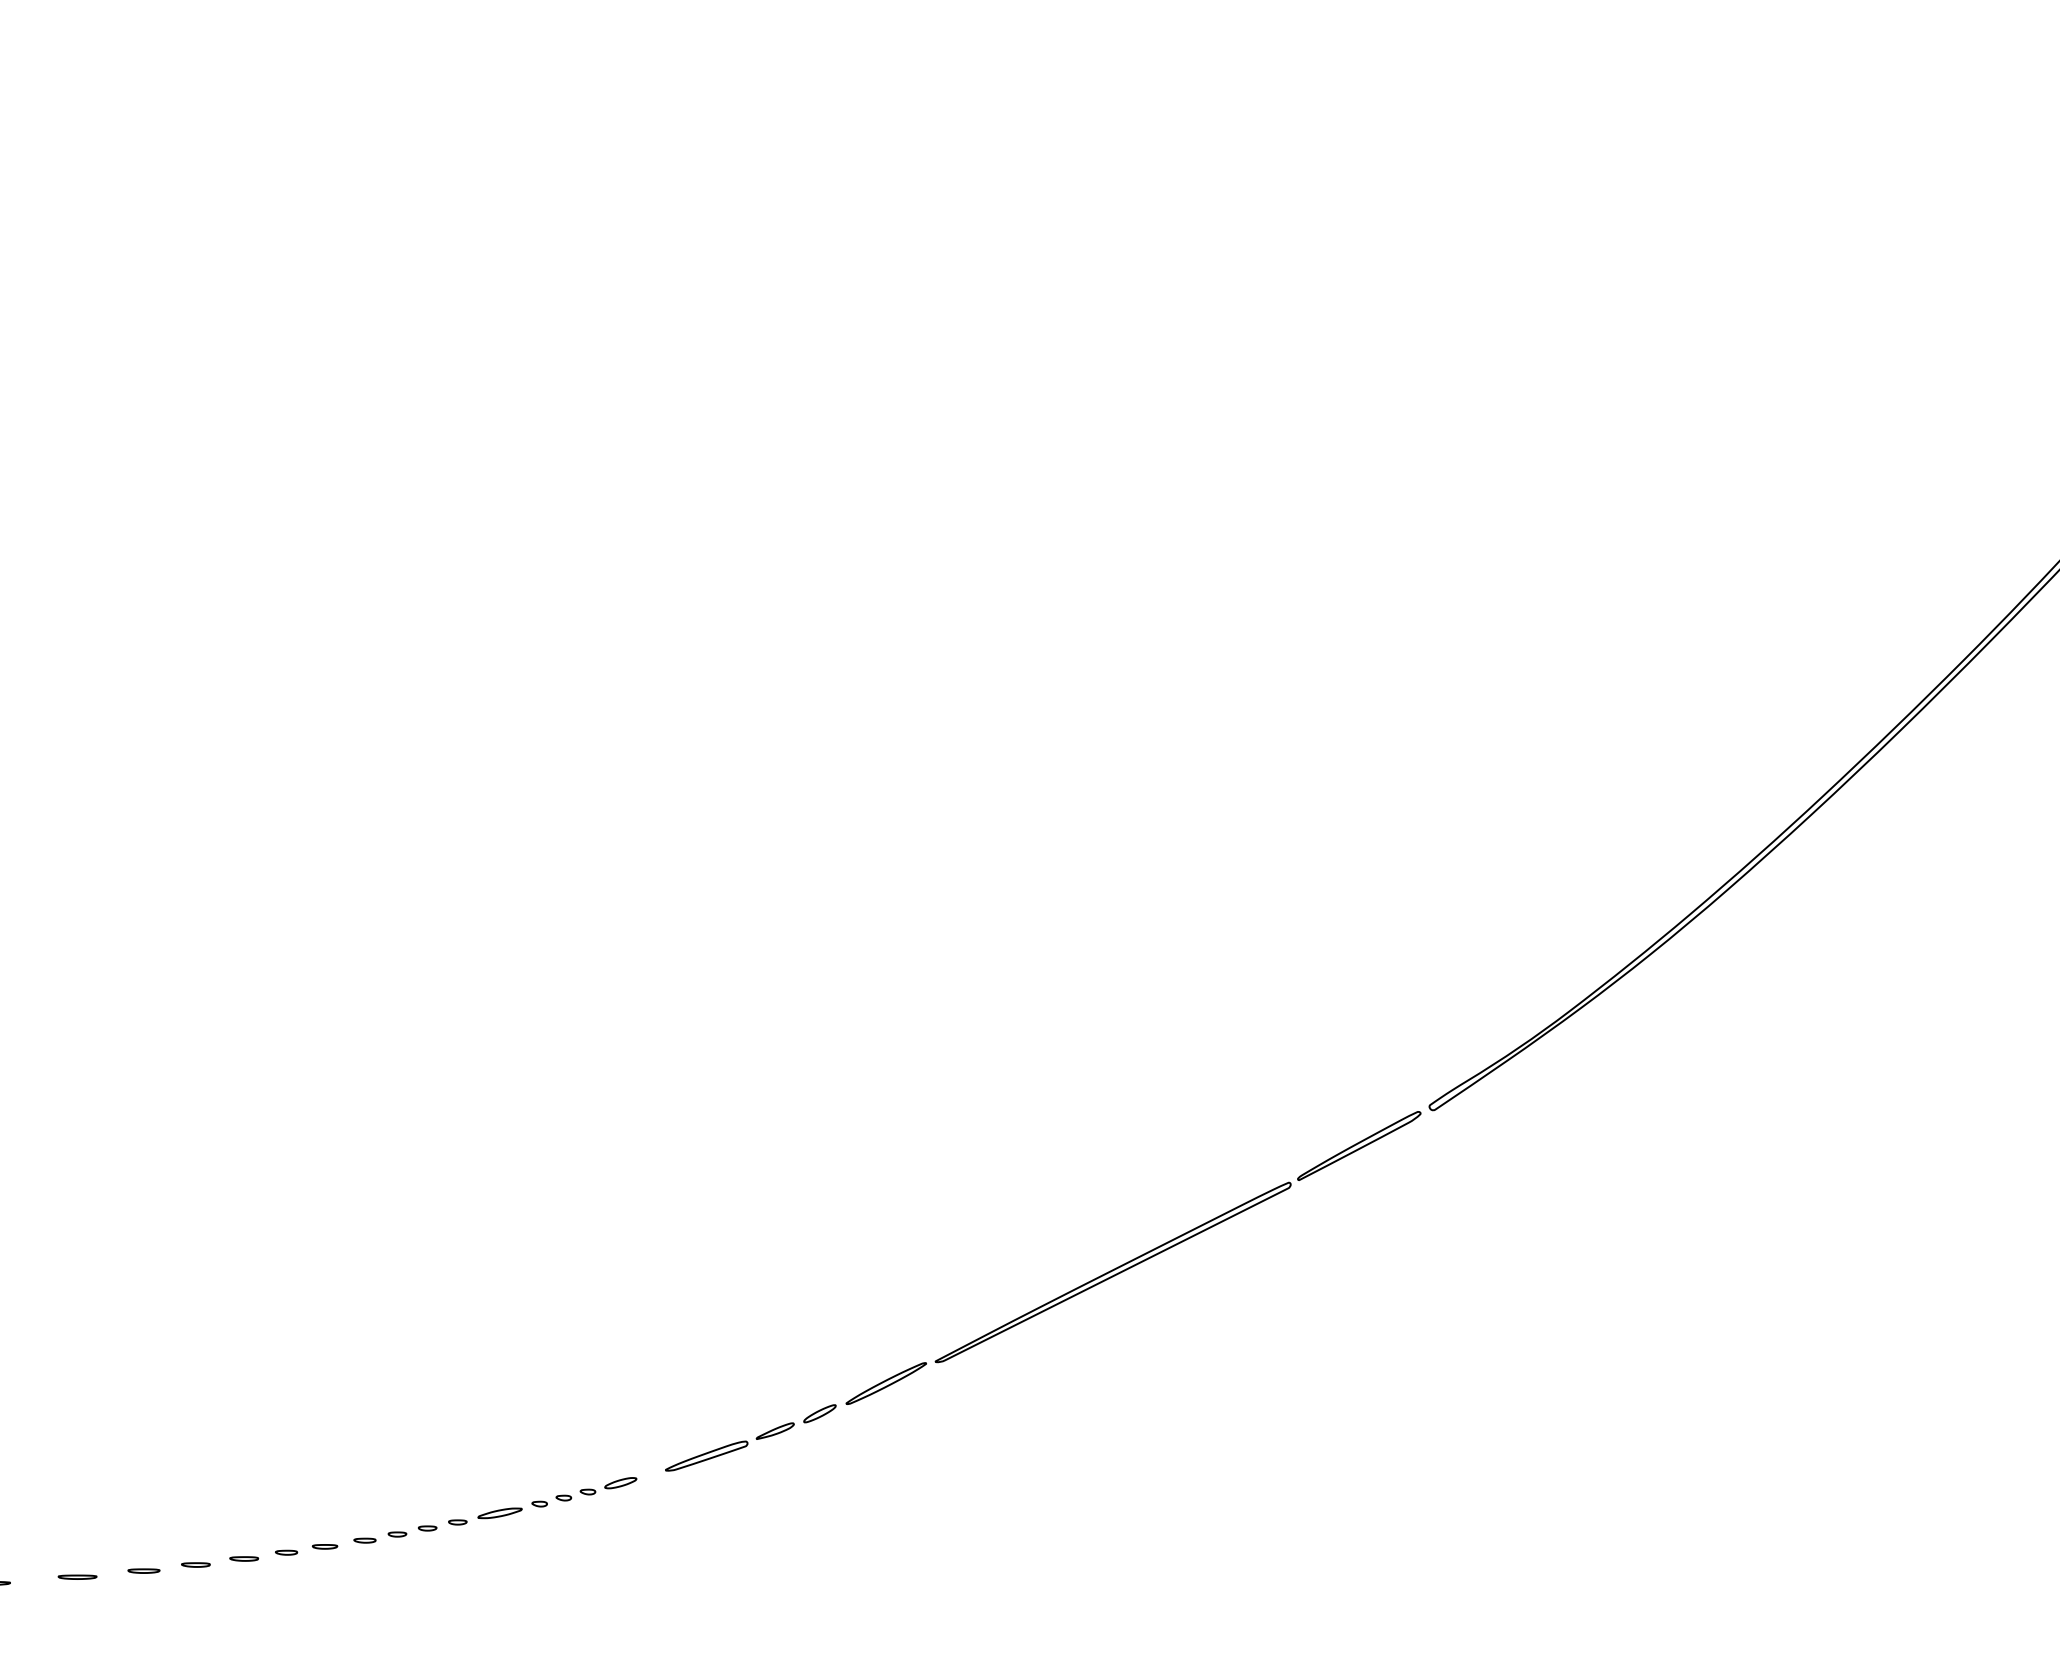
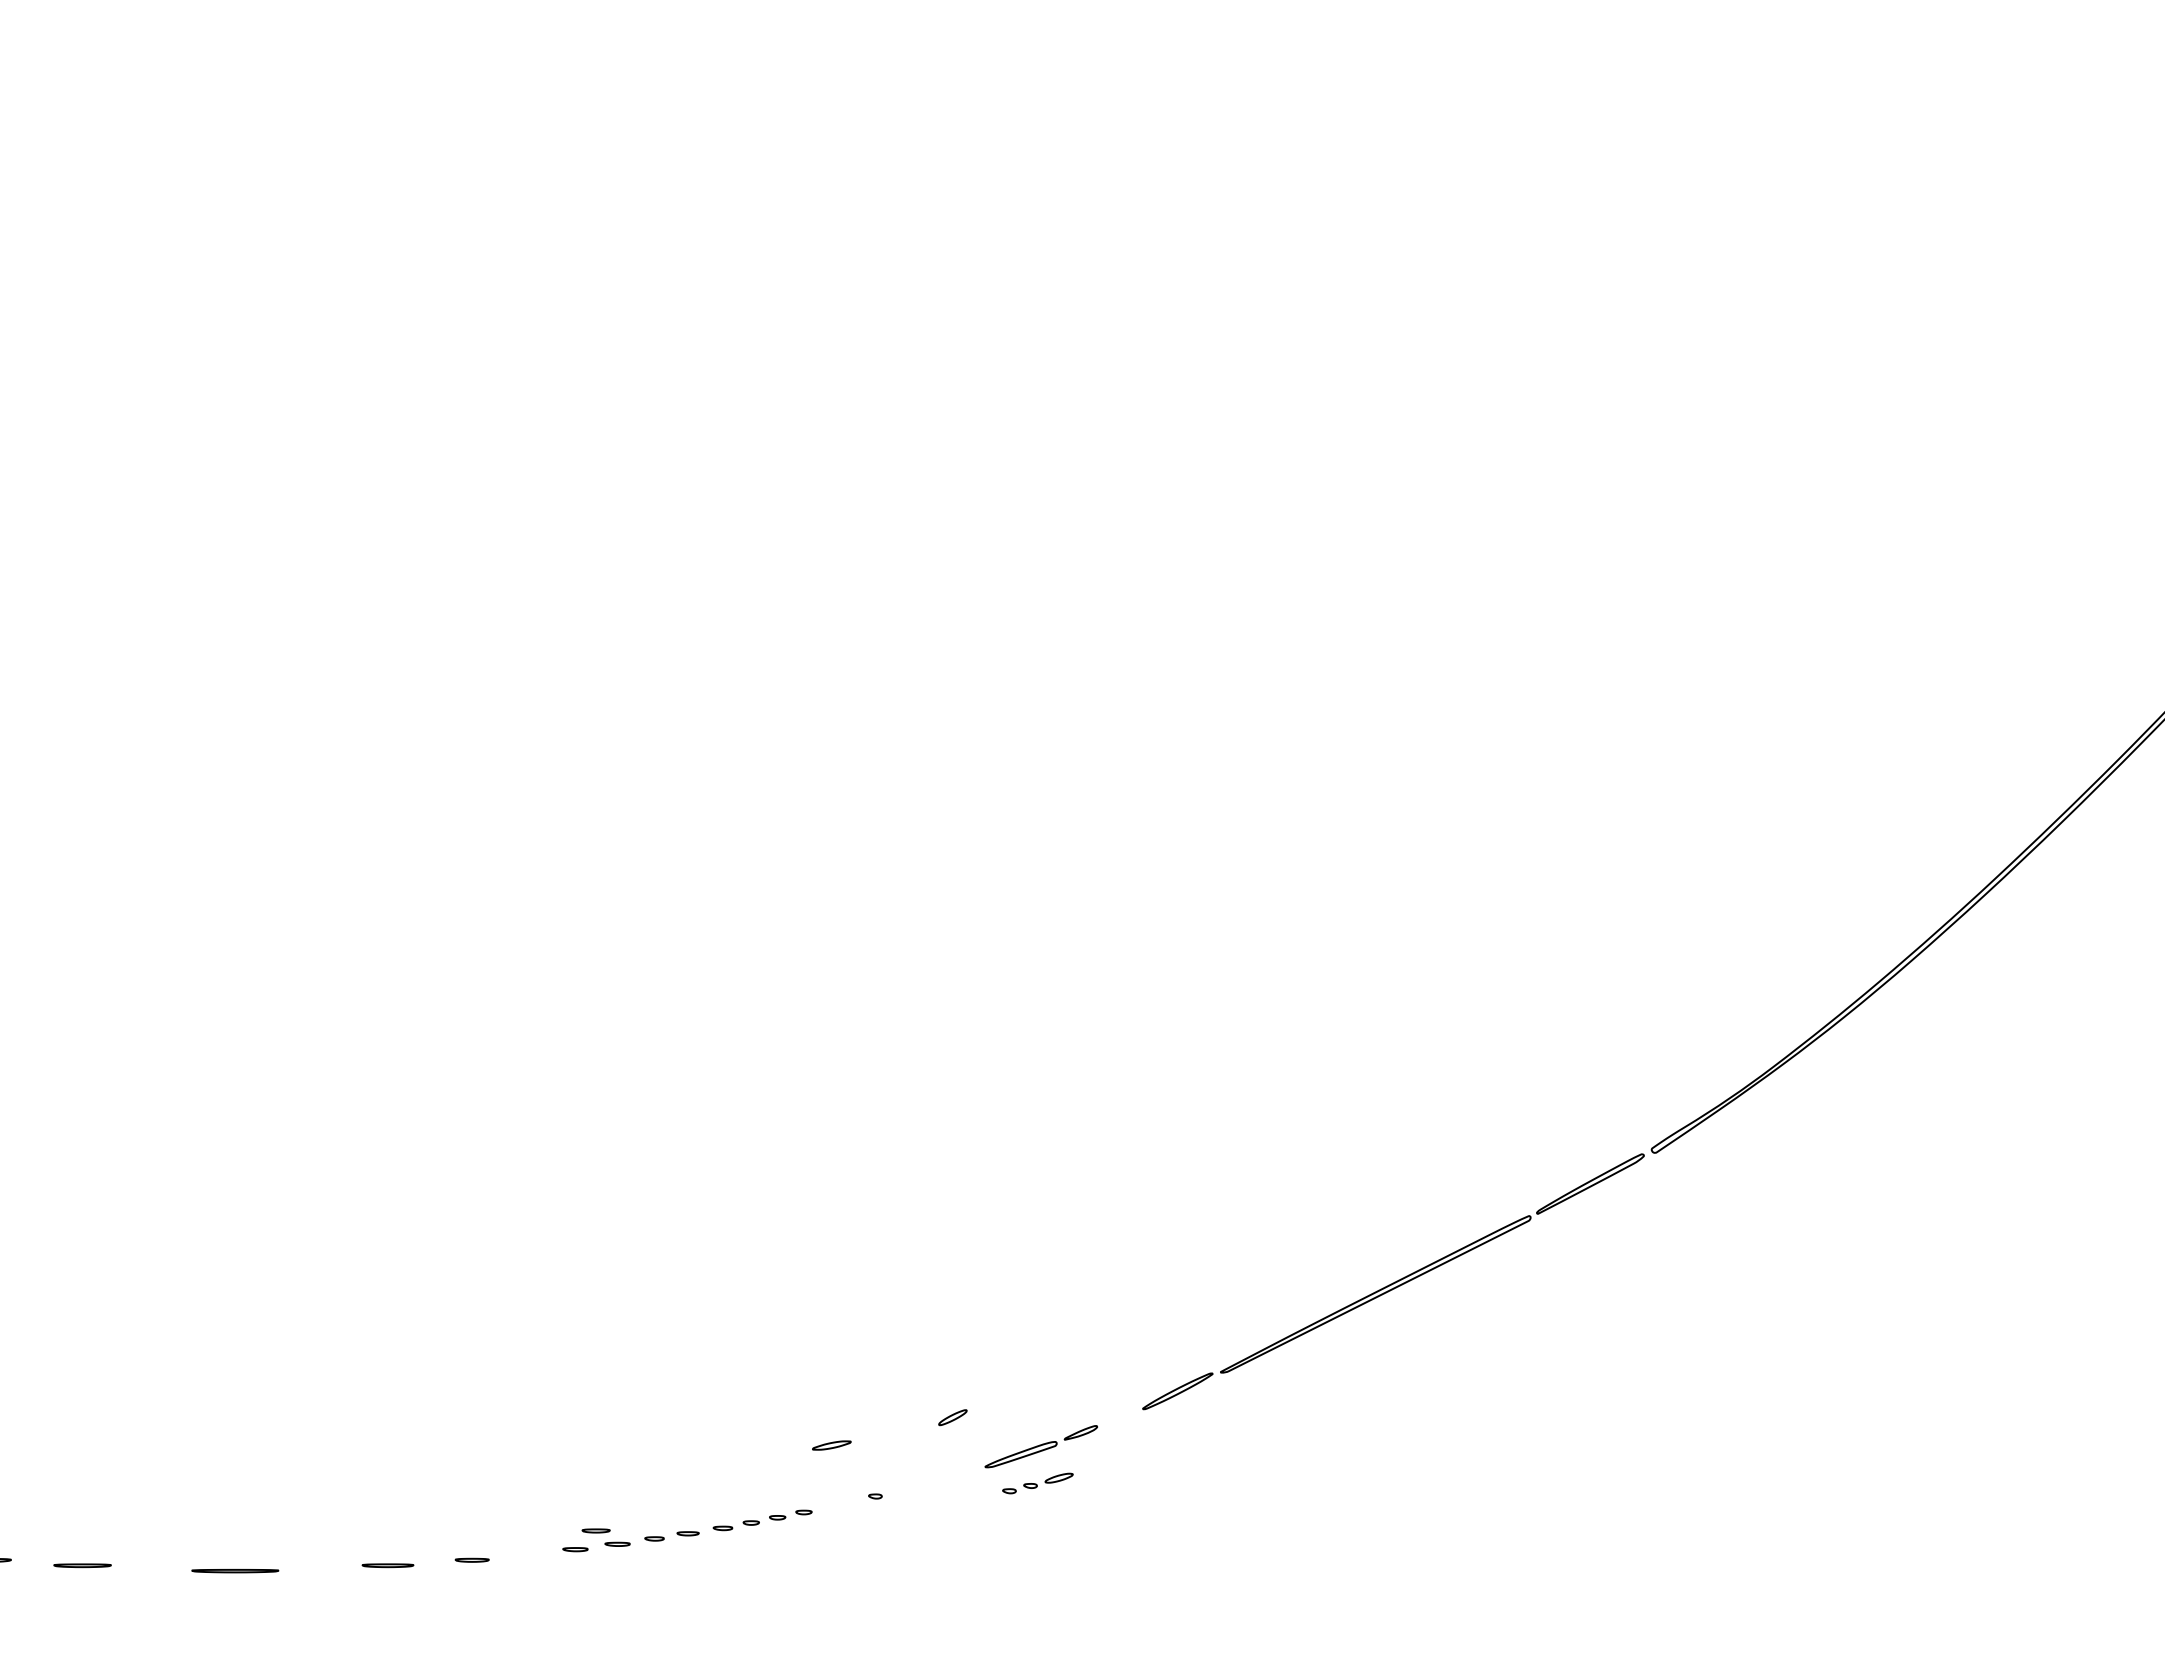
part: (819, 1413) -> (952, 1417), moved
part: (595, 1489) -> (1037, 1483), moved
part: (499, 1513) -> (831, 1445), moved
part: (143, 1570) -> (595, 1530), moved

